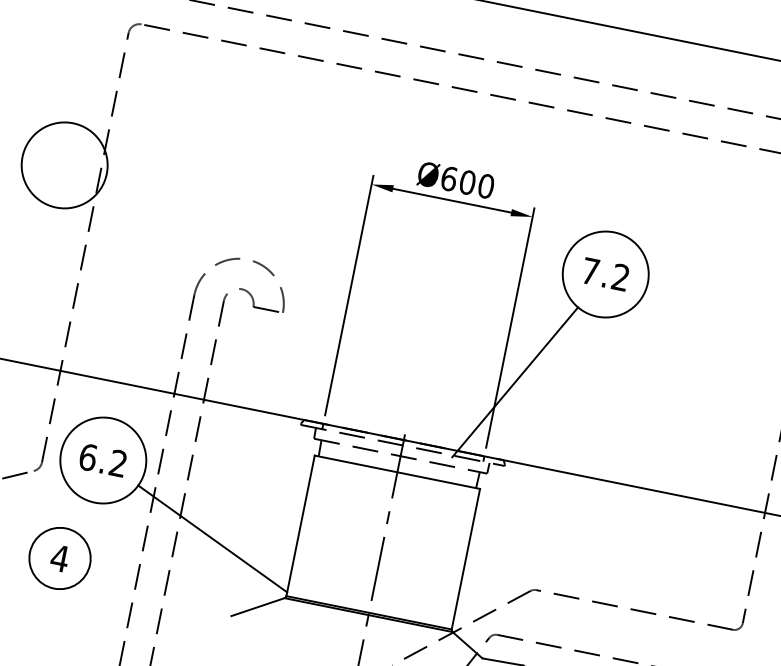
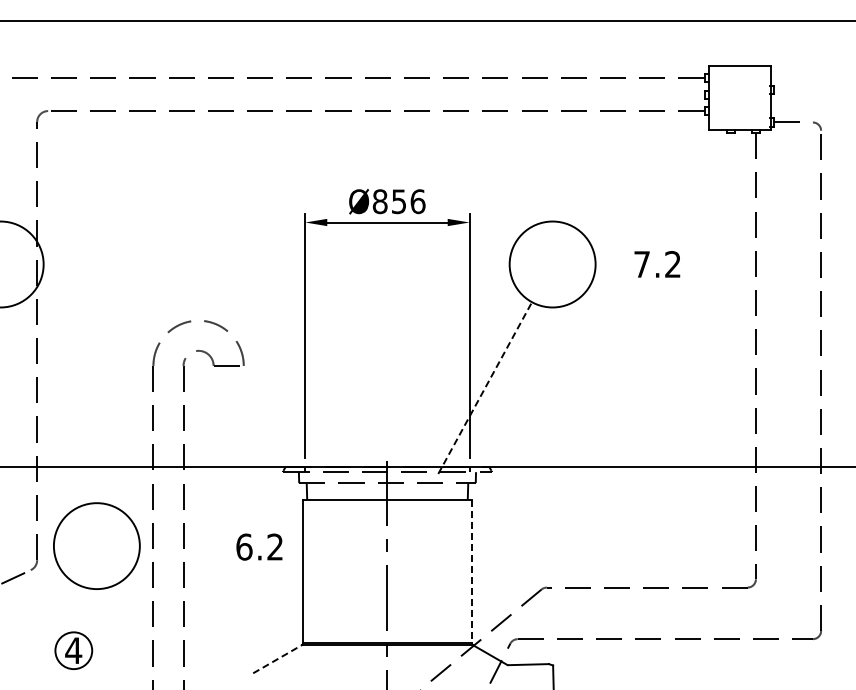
text: (467, 182) -> (398, 201), Ø600 -> Ø856
text: (605, 274) -> (657, 264), moved
line: (515, 382) -> (485, 388), solid -> dashed
text: (103, 459) -> (259, 546), moved
line: (212, 539) -> (219, 601), removed
circle: (59, 558) -> (73, 650), size x0.6
line: (465, 559) -> (471, 571), solid -> dashed
line: (257, 607) -> (277, 659), solid -> dashed

